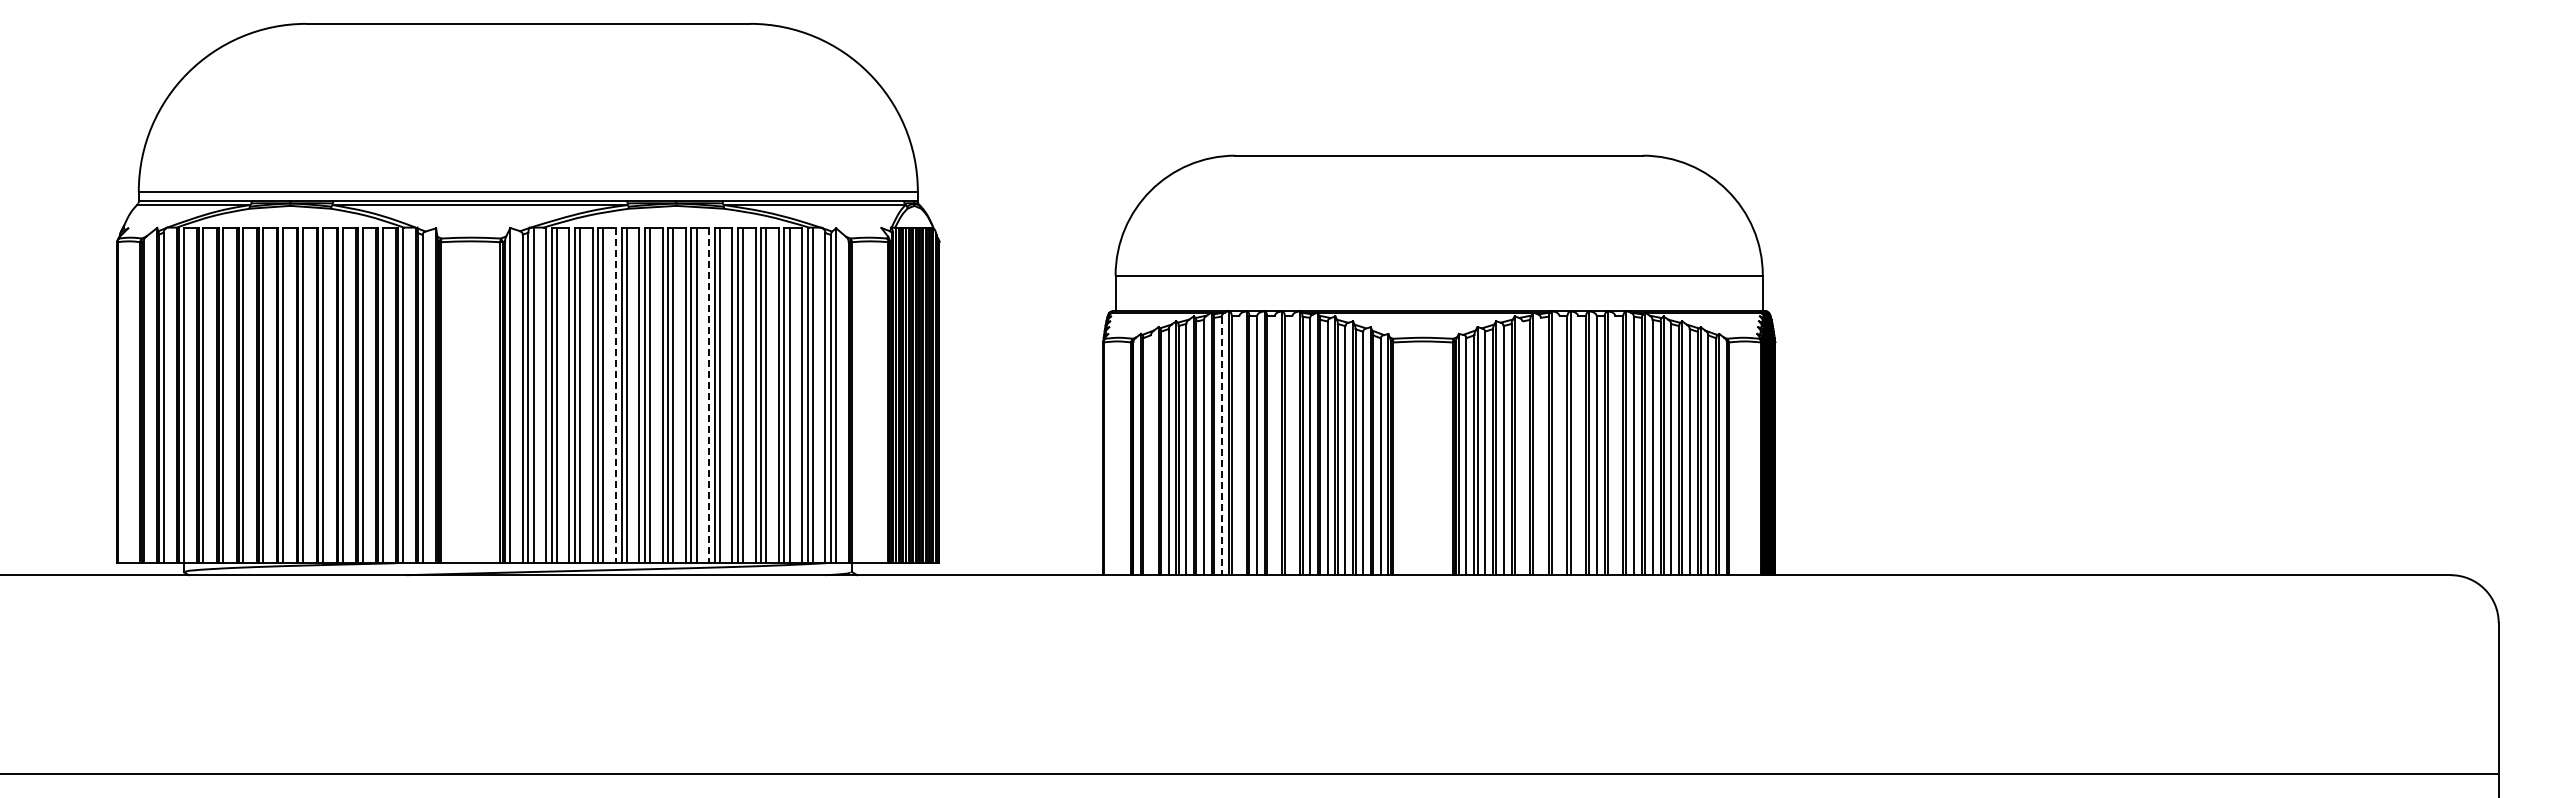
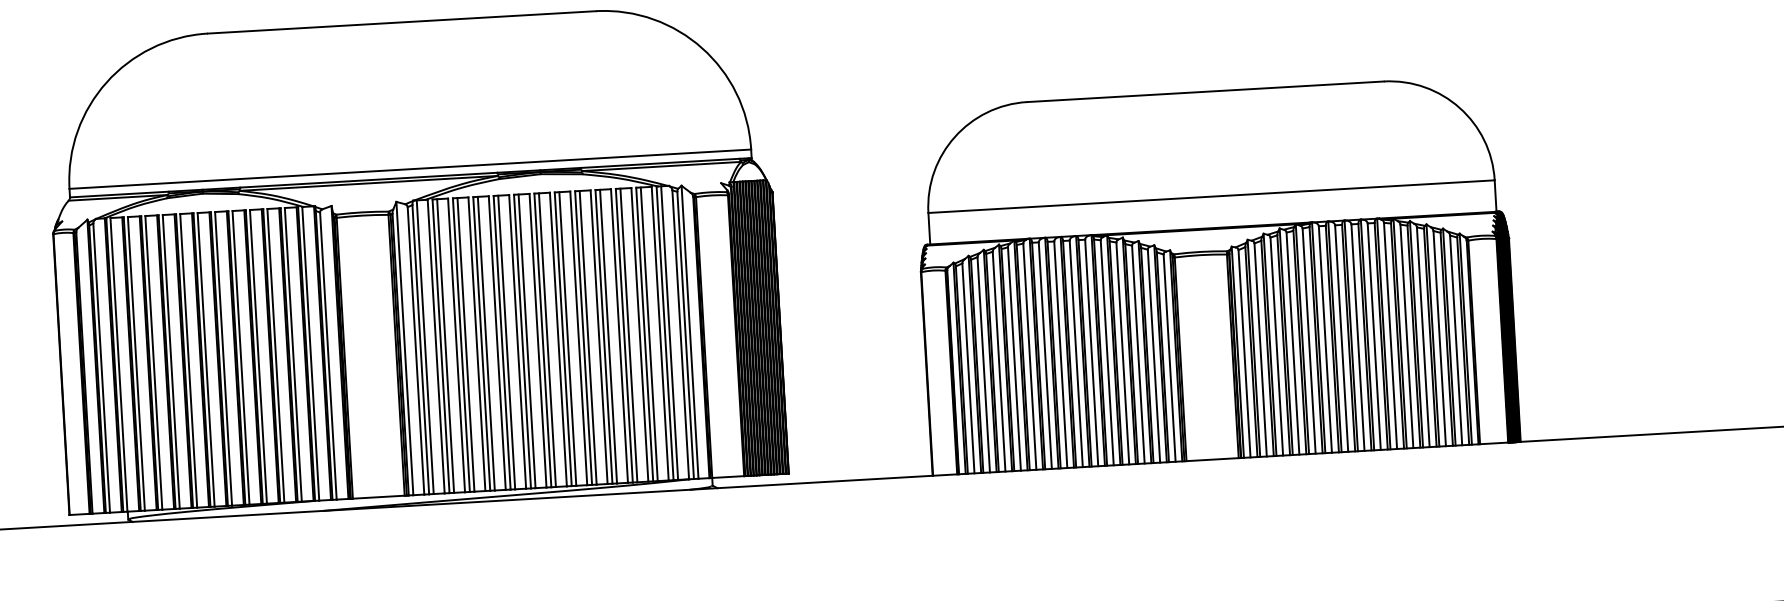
line: (615, 395) -> (496, 343), dashed -> solid
line: (709, 395) -> (579, 338), dashed -> solid
line: (1239, 445) -> (1045, 355), added
line: (1274, 445) -> (1076, 353), added
line: (1292, 445) -> (1091, 352), added
line: (1559, 445) -> (1325, 339), added
line: (1578, 445) -> (1342, 338), added
line: (1615, 445) -> (1374, 336), added
line: (1221, 446) -> (1029, 357), dashed -> solid
line: (1540, 446) -> (1308, 341), added
line: (1522, 448) -> (1293, 343), added
line: (1150, 455) -> (968, 368), added

